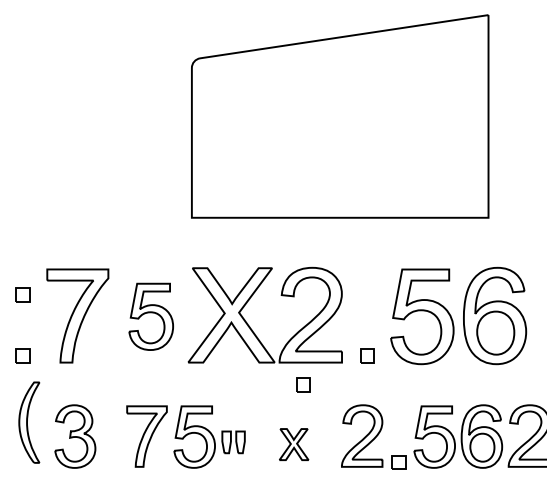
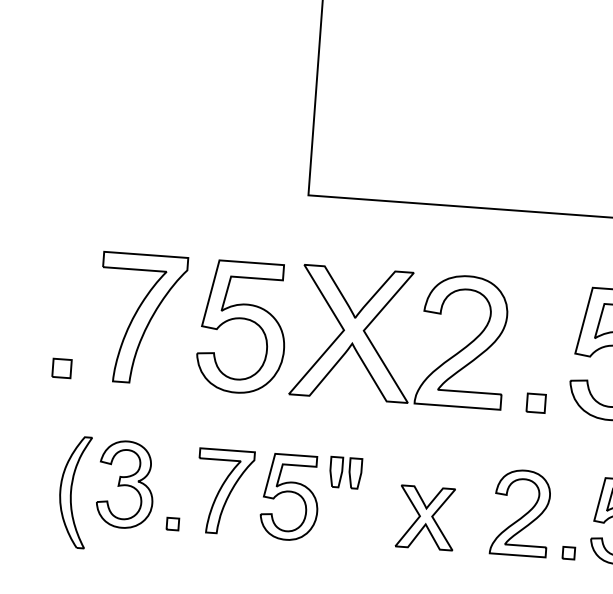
part: (22, 294) -> (67, 283), removed
part: (151, 316) -> (242, 327), size x1.43
part: (303, 384) -> (445, 436), removed
part: (29, 422) -> (74, 491), moved
part: (233, 442) -> (345, 473), moved
part: (293, 444) -> (425, 517), size x1.43
part: (111, 462) -> (173, 524), added
part: (398, 462) -> (568, 553), size x0.62

